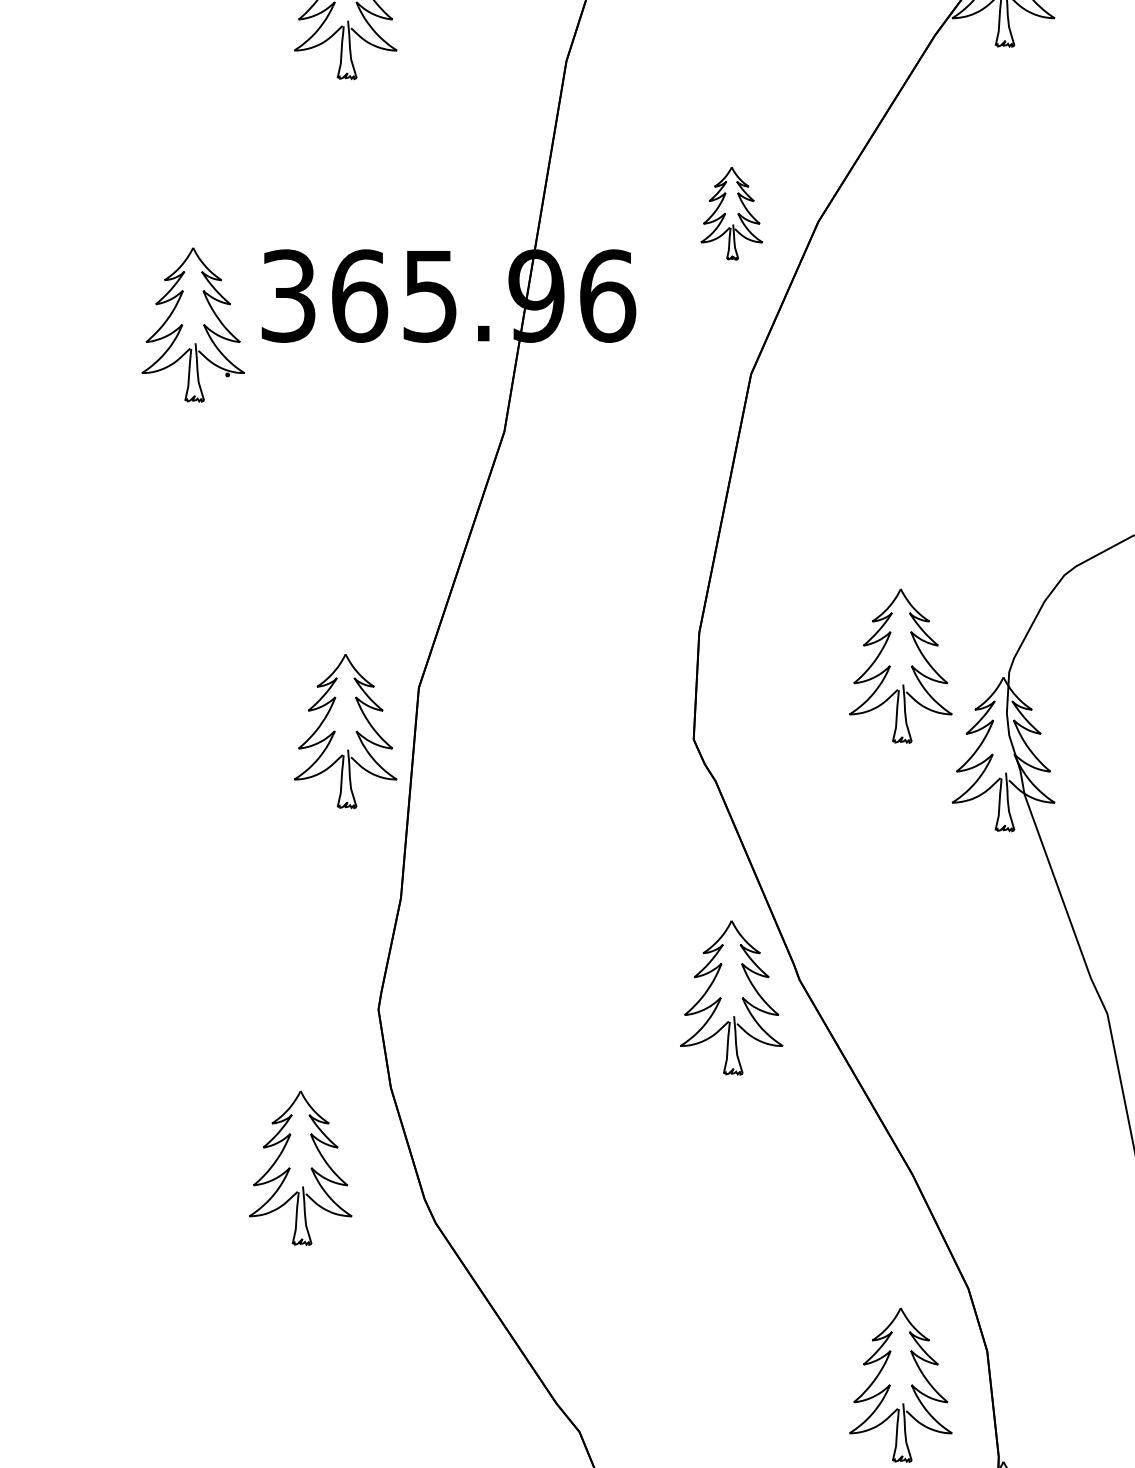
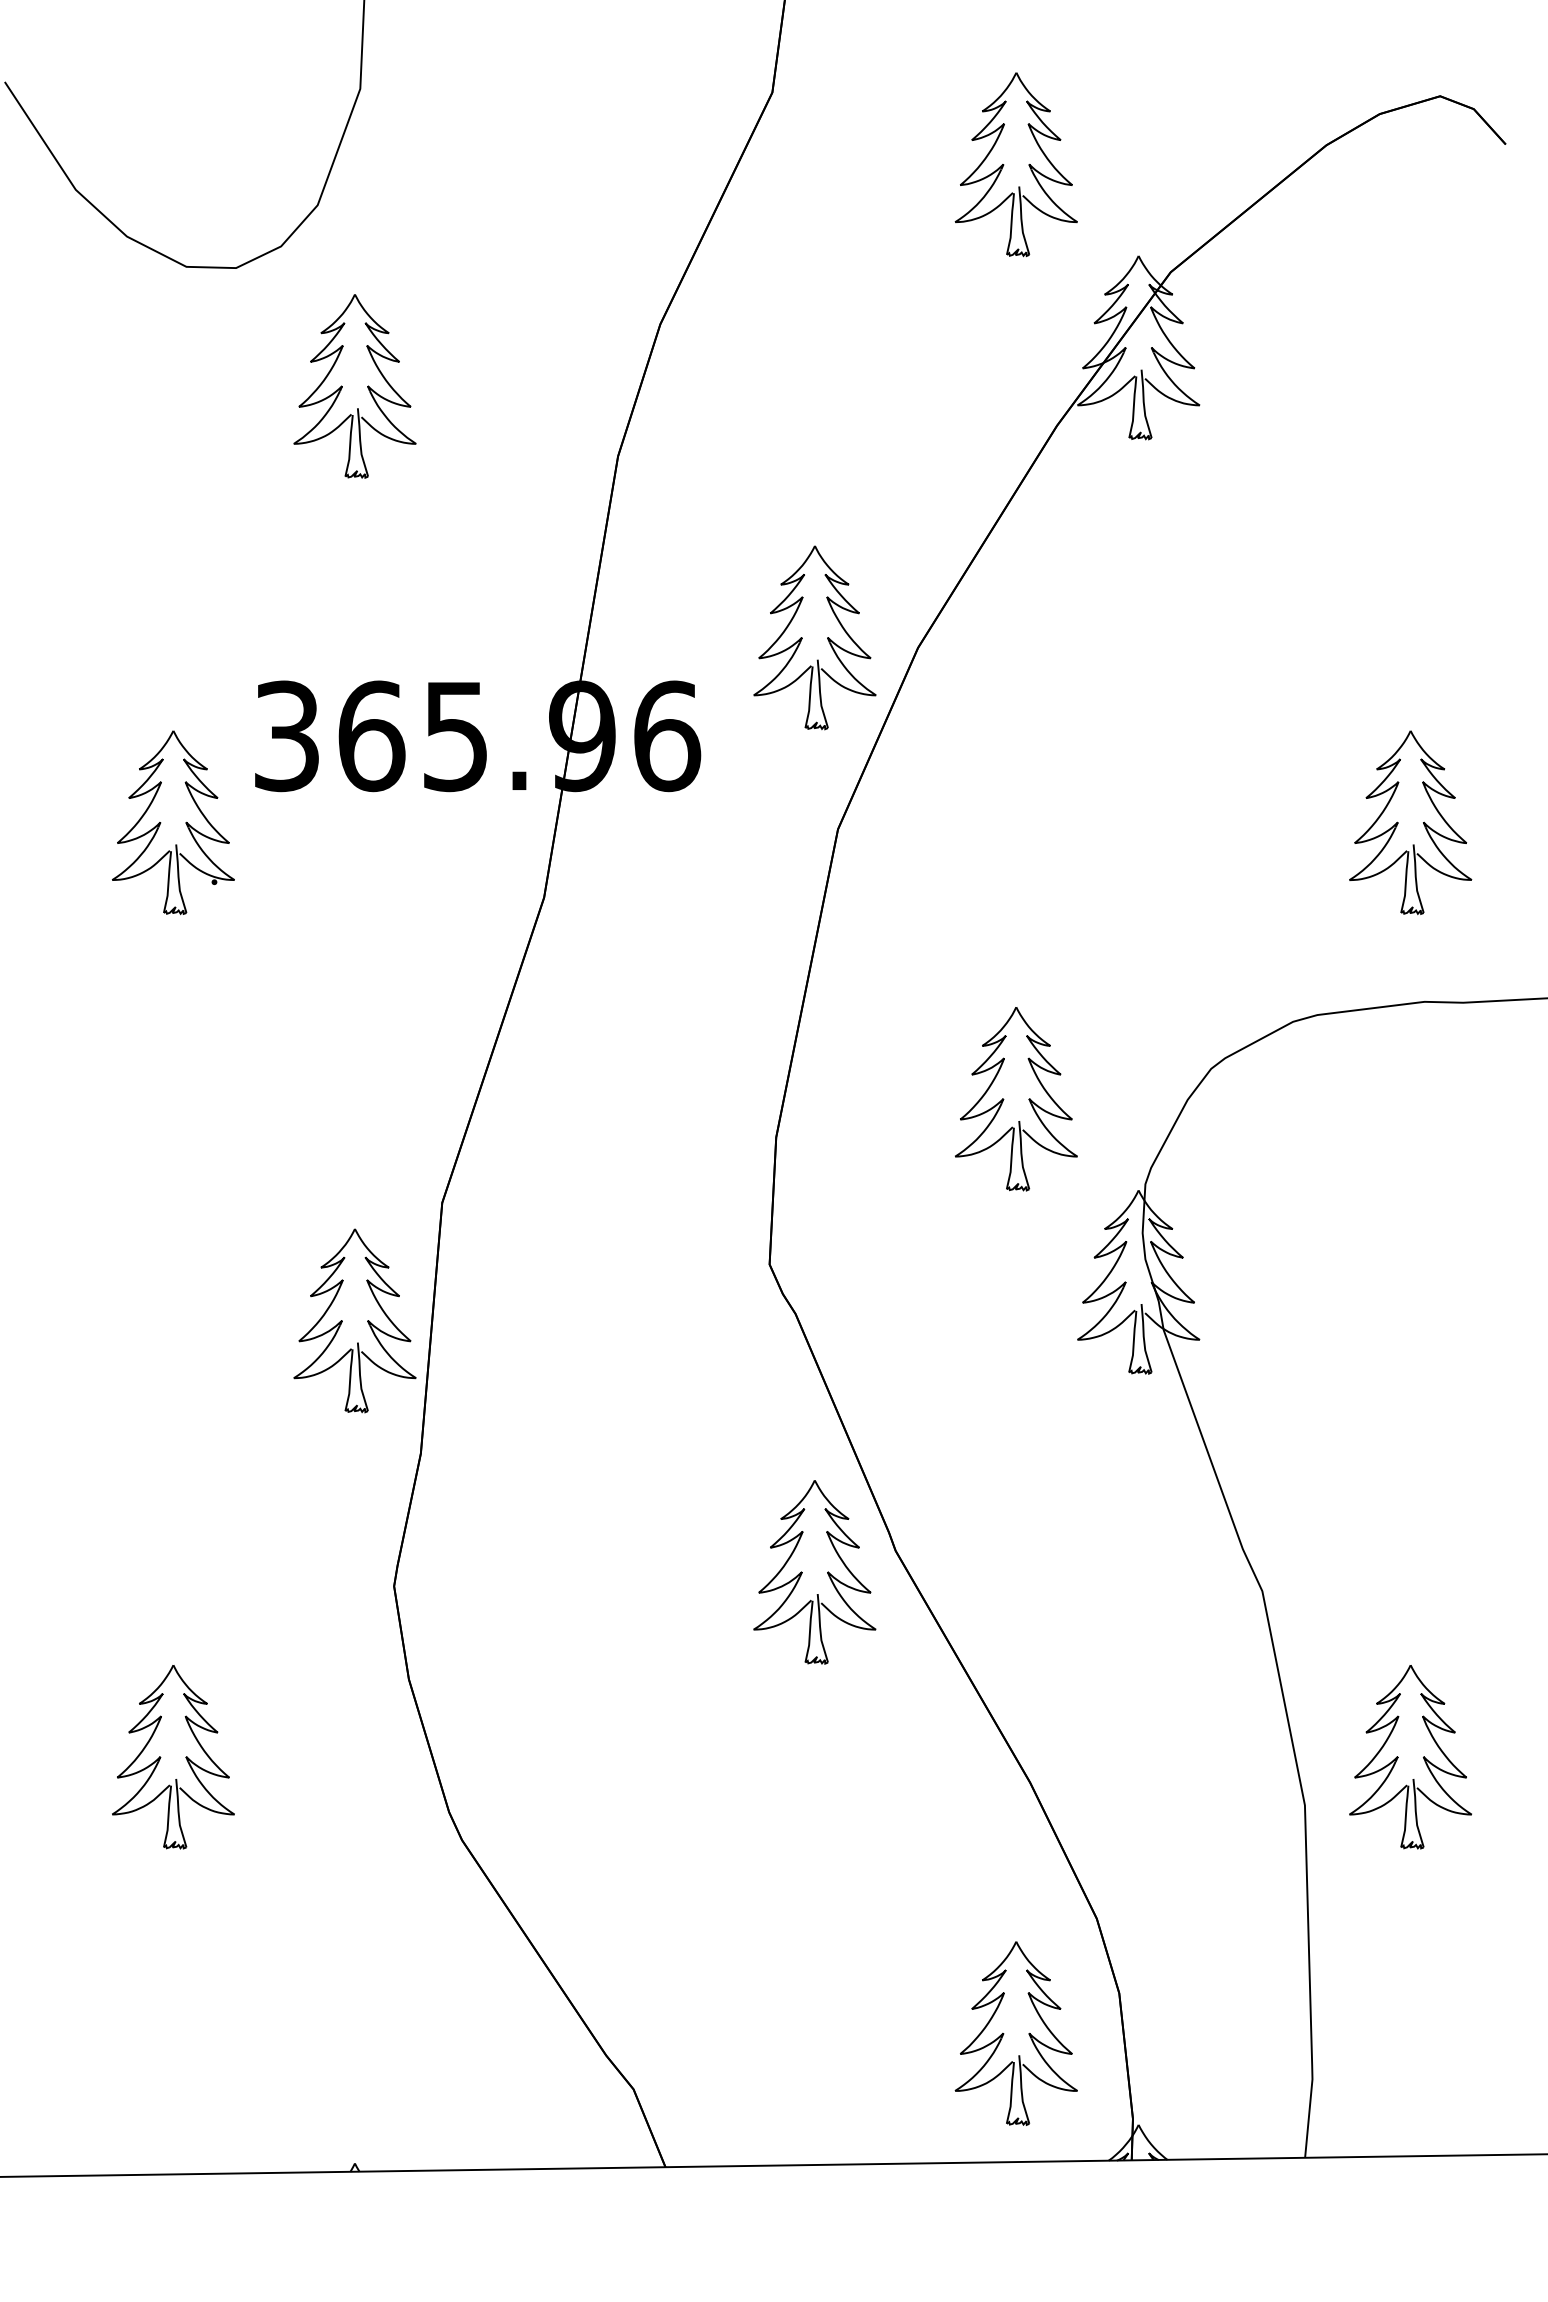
part: (731, 213) -> (814, 637), size x1.67
part: (193, 324) -> (173, 822), moved
part: (890, 666) -> (1004, 1099), moved
part: (335, 731) -> (342, 1320), moved
part: (290, 1168) -> (161, 1757), moved

